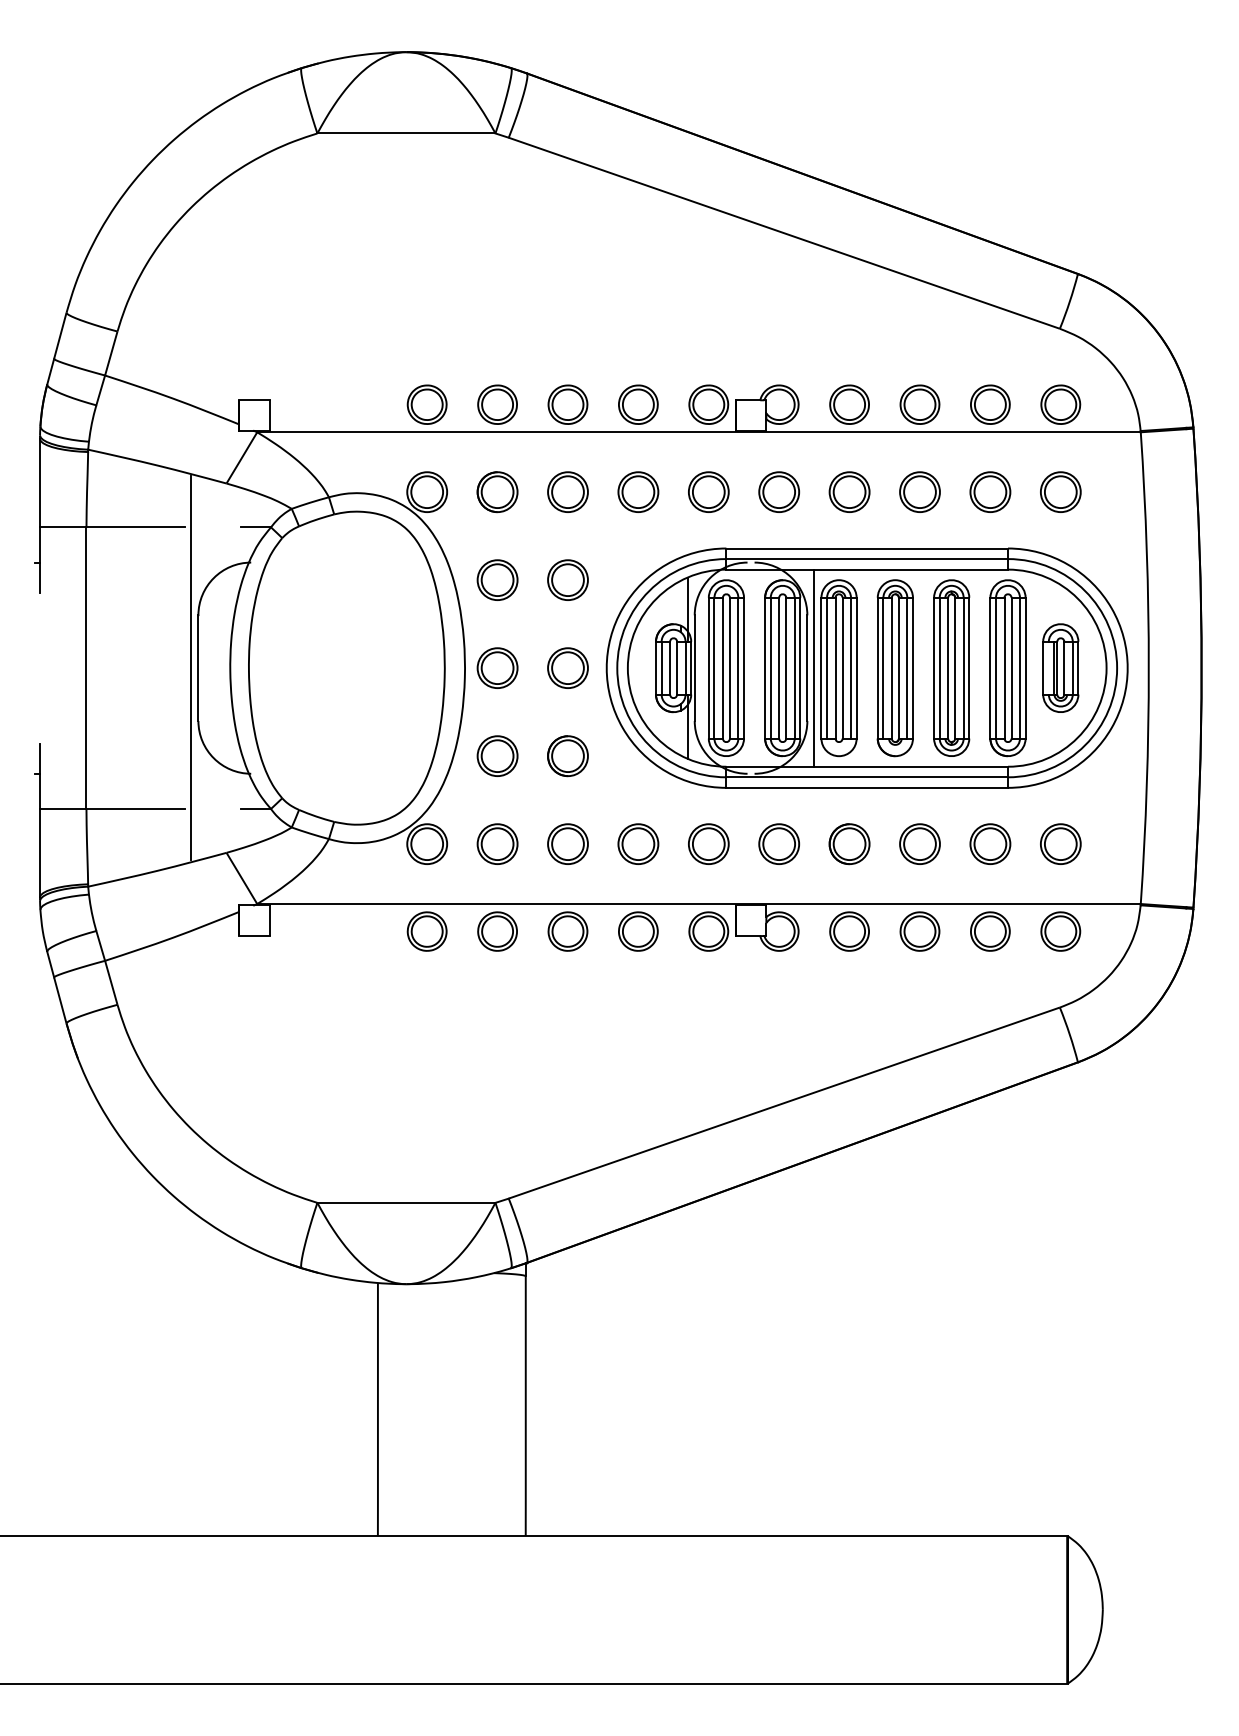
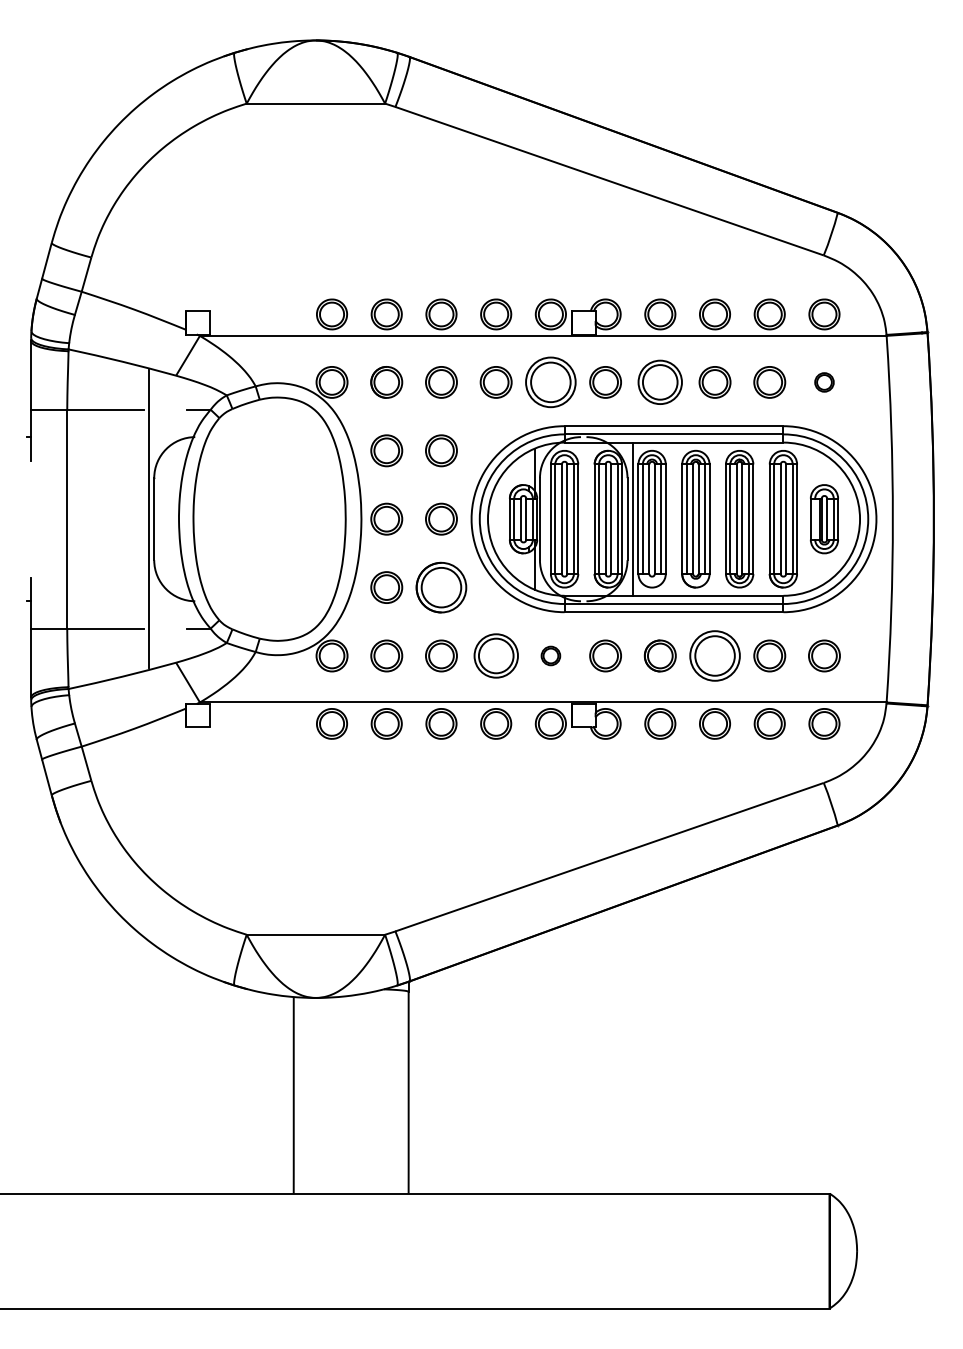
part: (708, 492) -> (550, 382), size x1.6
part: (849, 492) -> (660, 382), size x1.4
part: (1060, 492) -> (824, 382), size x0.6
part: (568, 756) -> (441, 587), size x1.6
part: (637, 843) -> (495, 655), size x1.4
part: (708, 843) -> (550, 655), size x0.6
part: (919, 843) -> (714, 655), size x1.6

